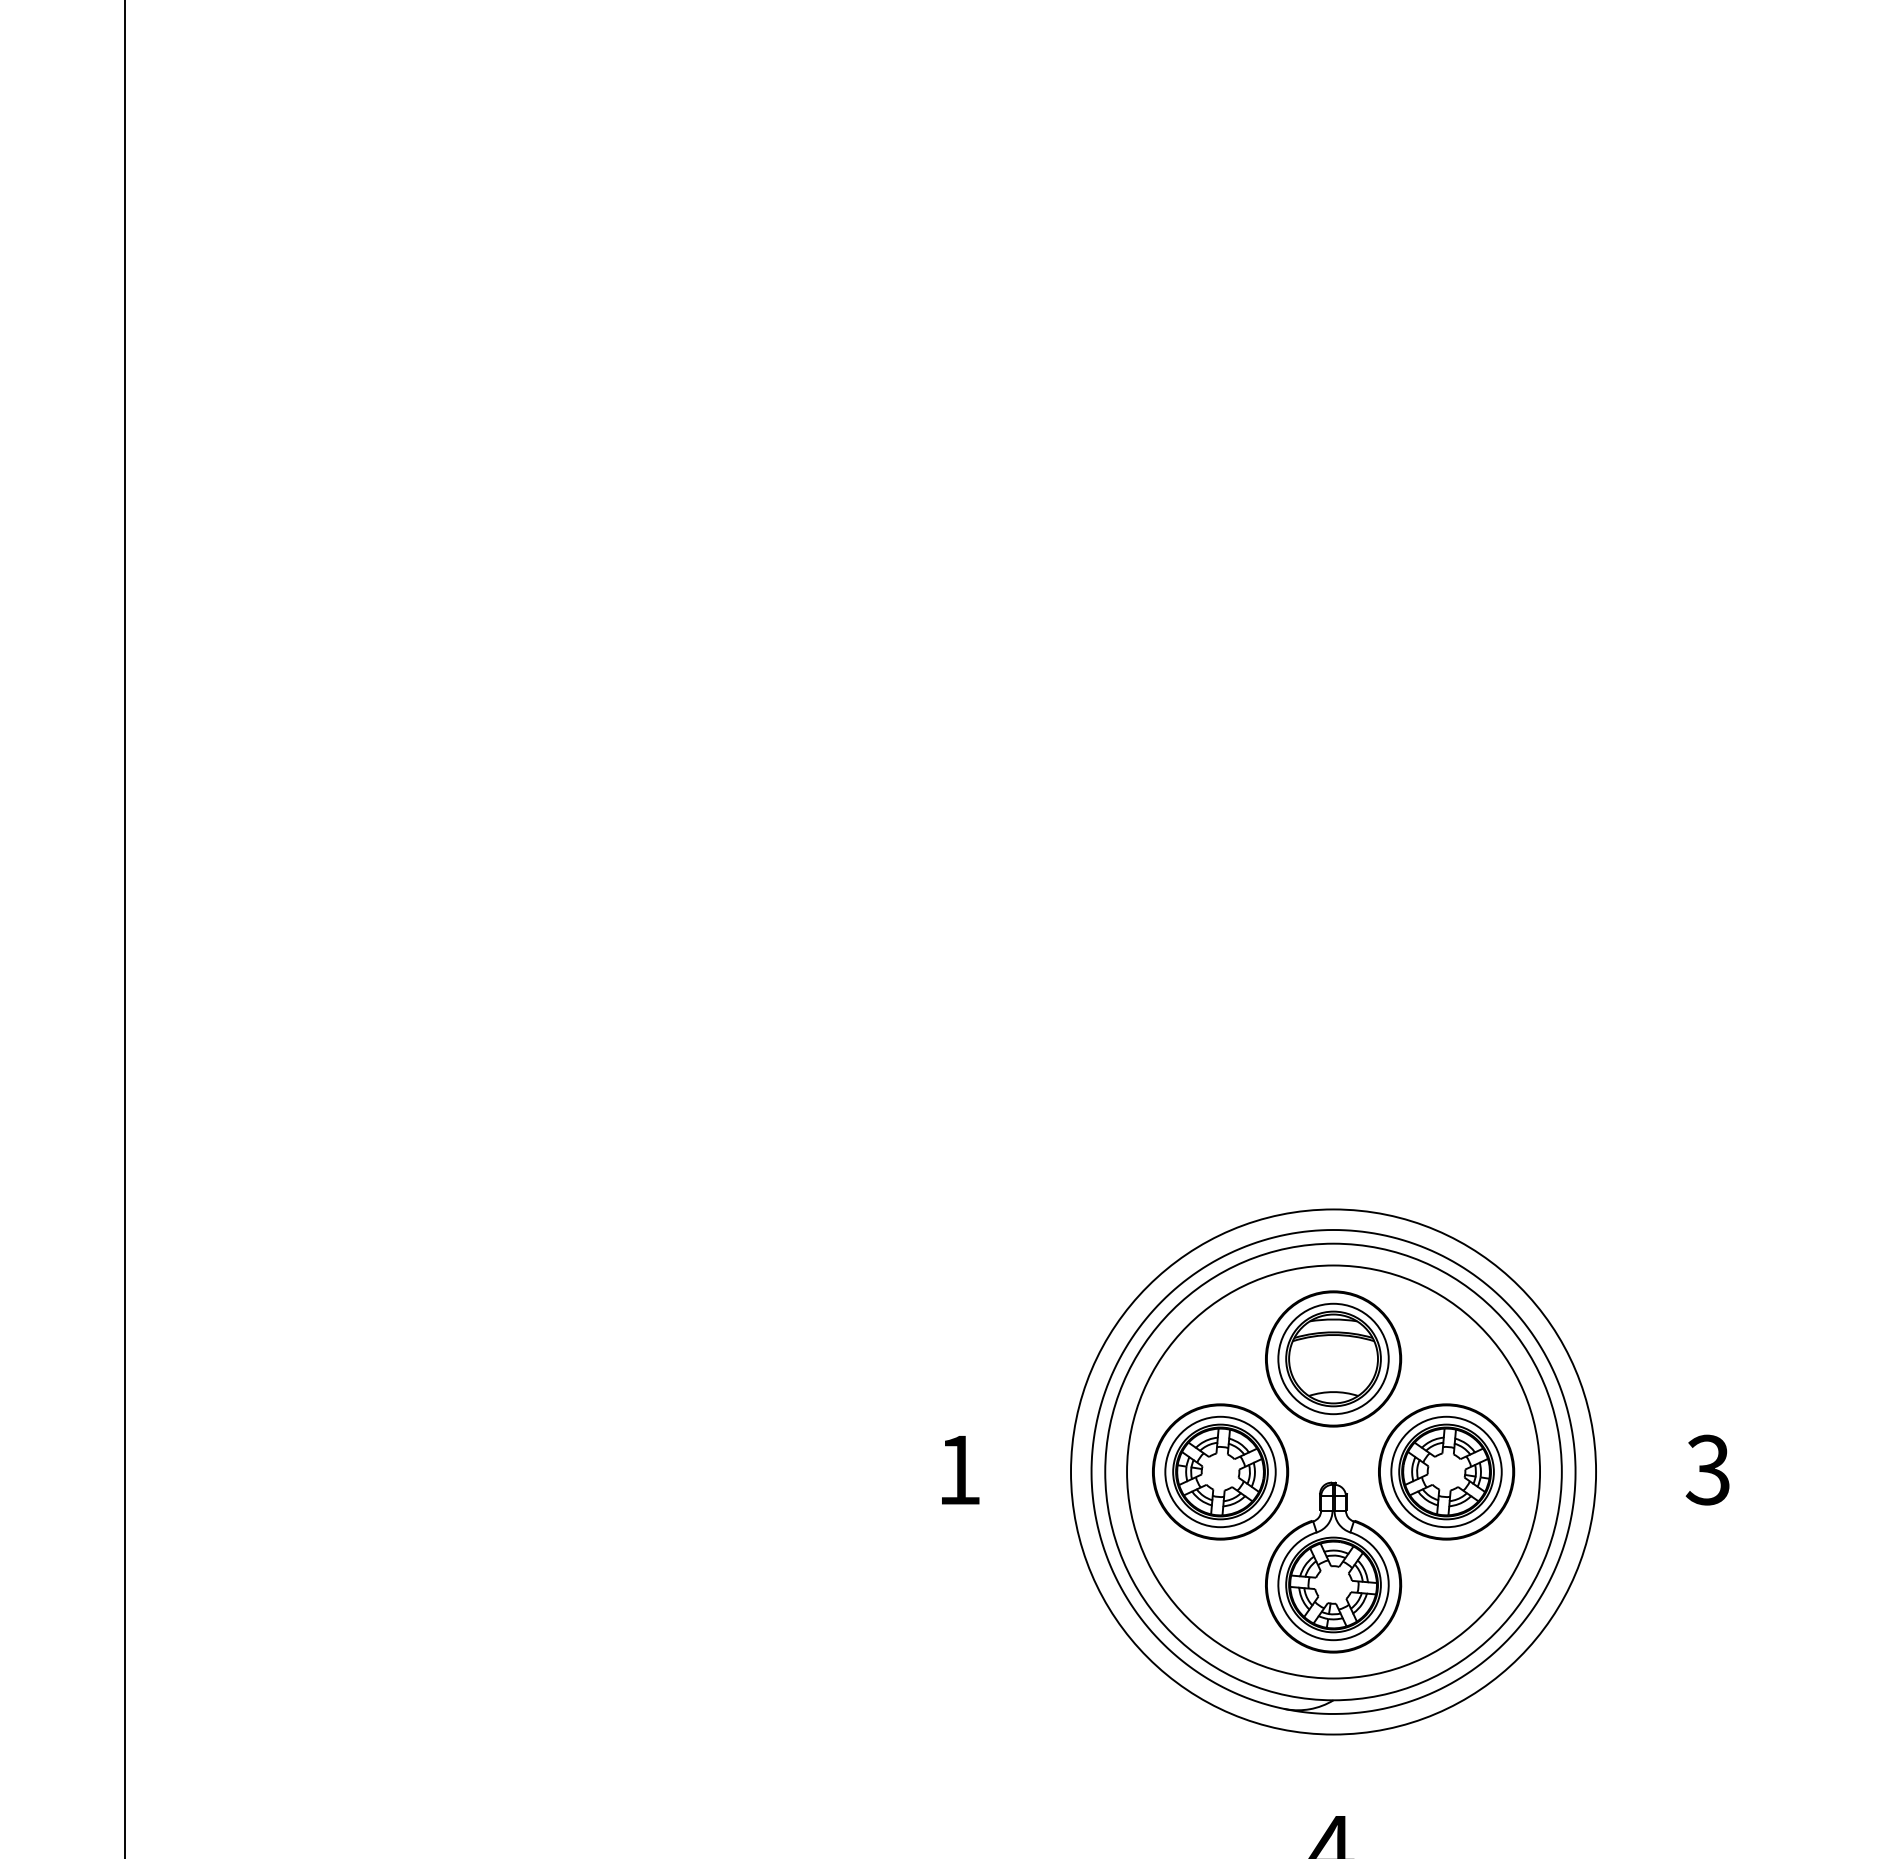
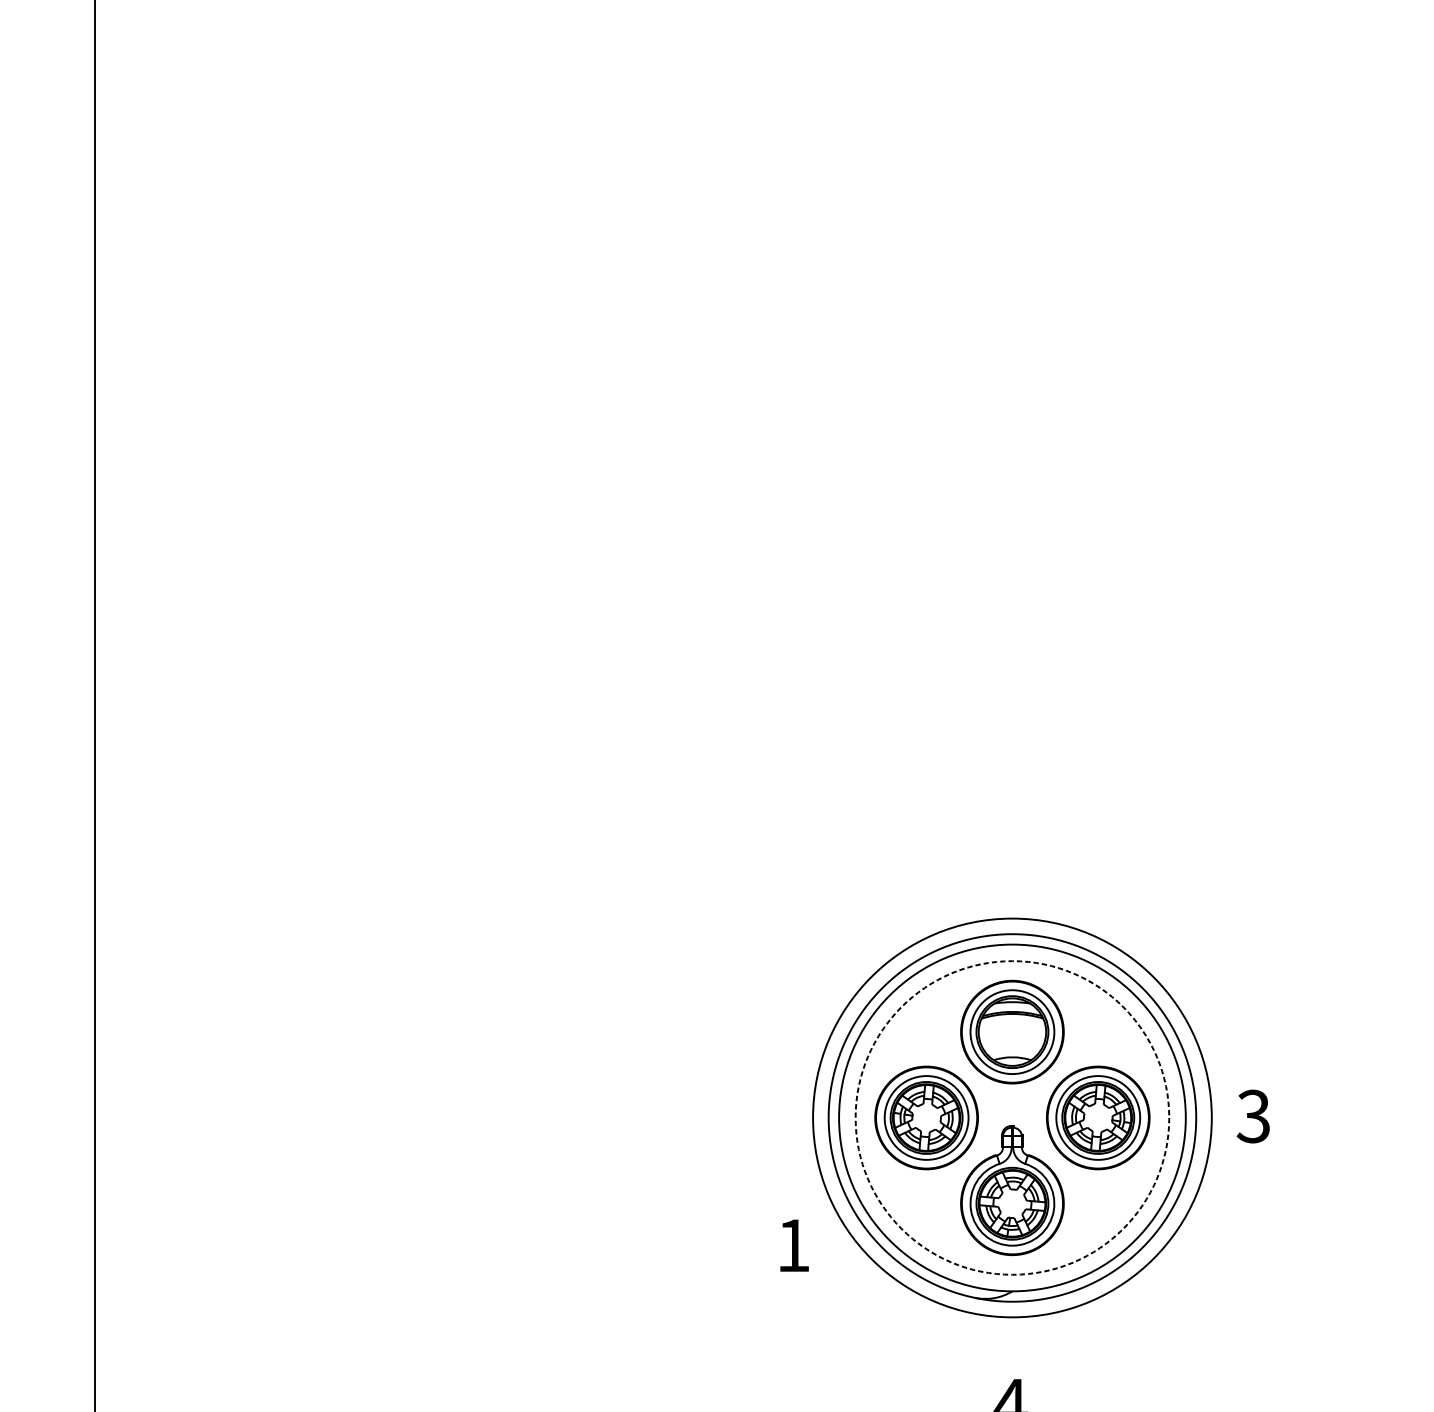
text: (1707, 1469) -> (1253, 1116), moved
text: (960, 1470) -> (794, 1245), moved
circle: (1333, 1471) -> (1012, 1117), solid -> dashed

